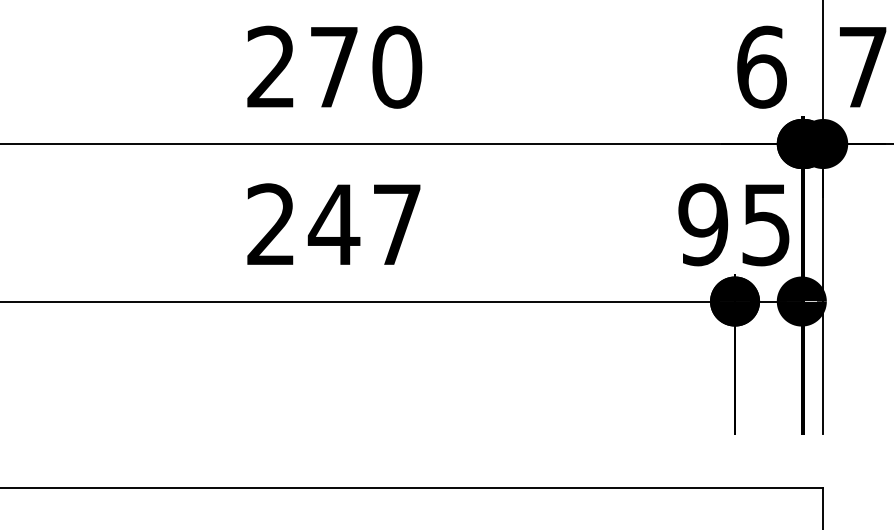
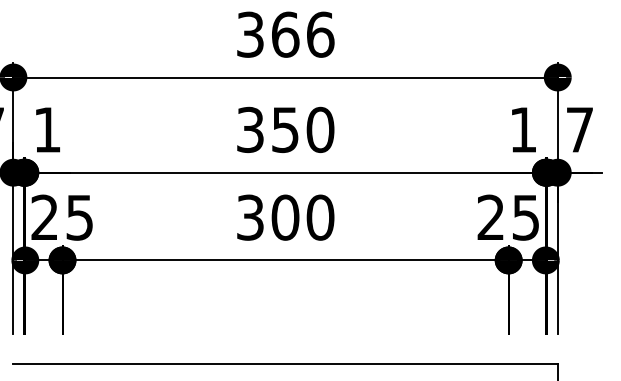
text: (761, 66) -> (523, 129), 6 -> 1
text: (301, 68) -> (267, 130), 270 -> 350
text: (334, 224) -> (285, 217), 247 -> 300
text: (702, 224) -> (490, 217), 95 -> 25

